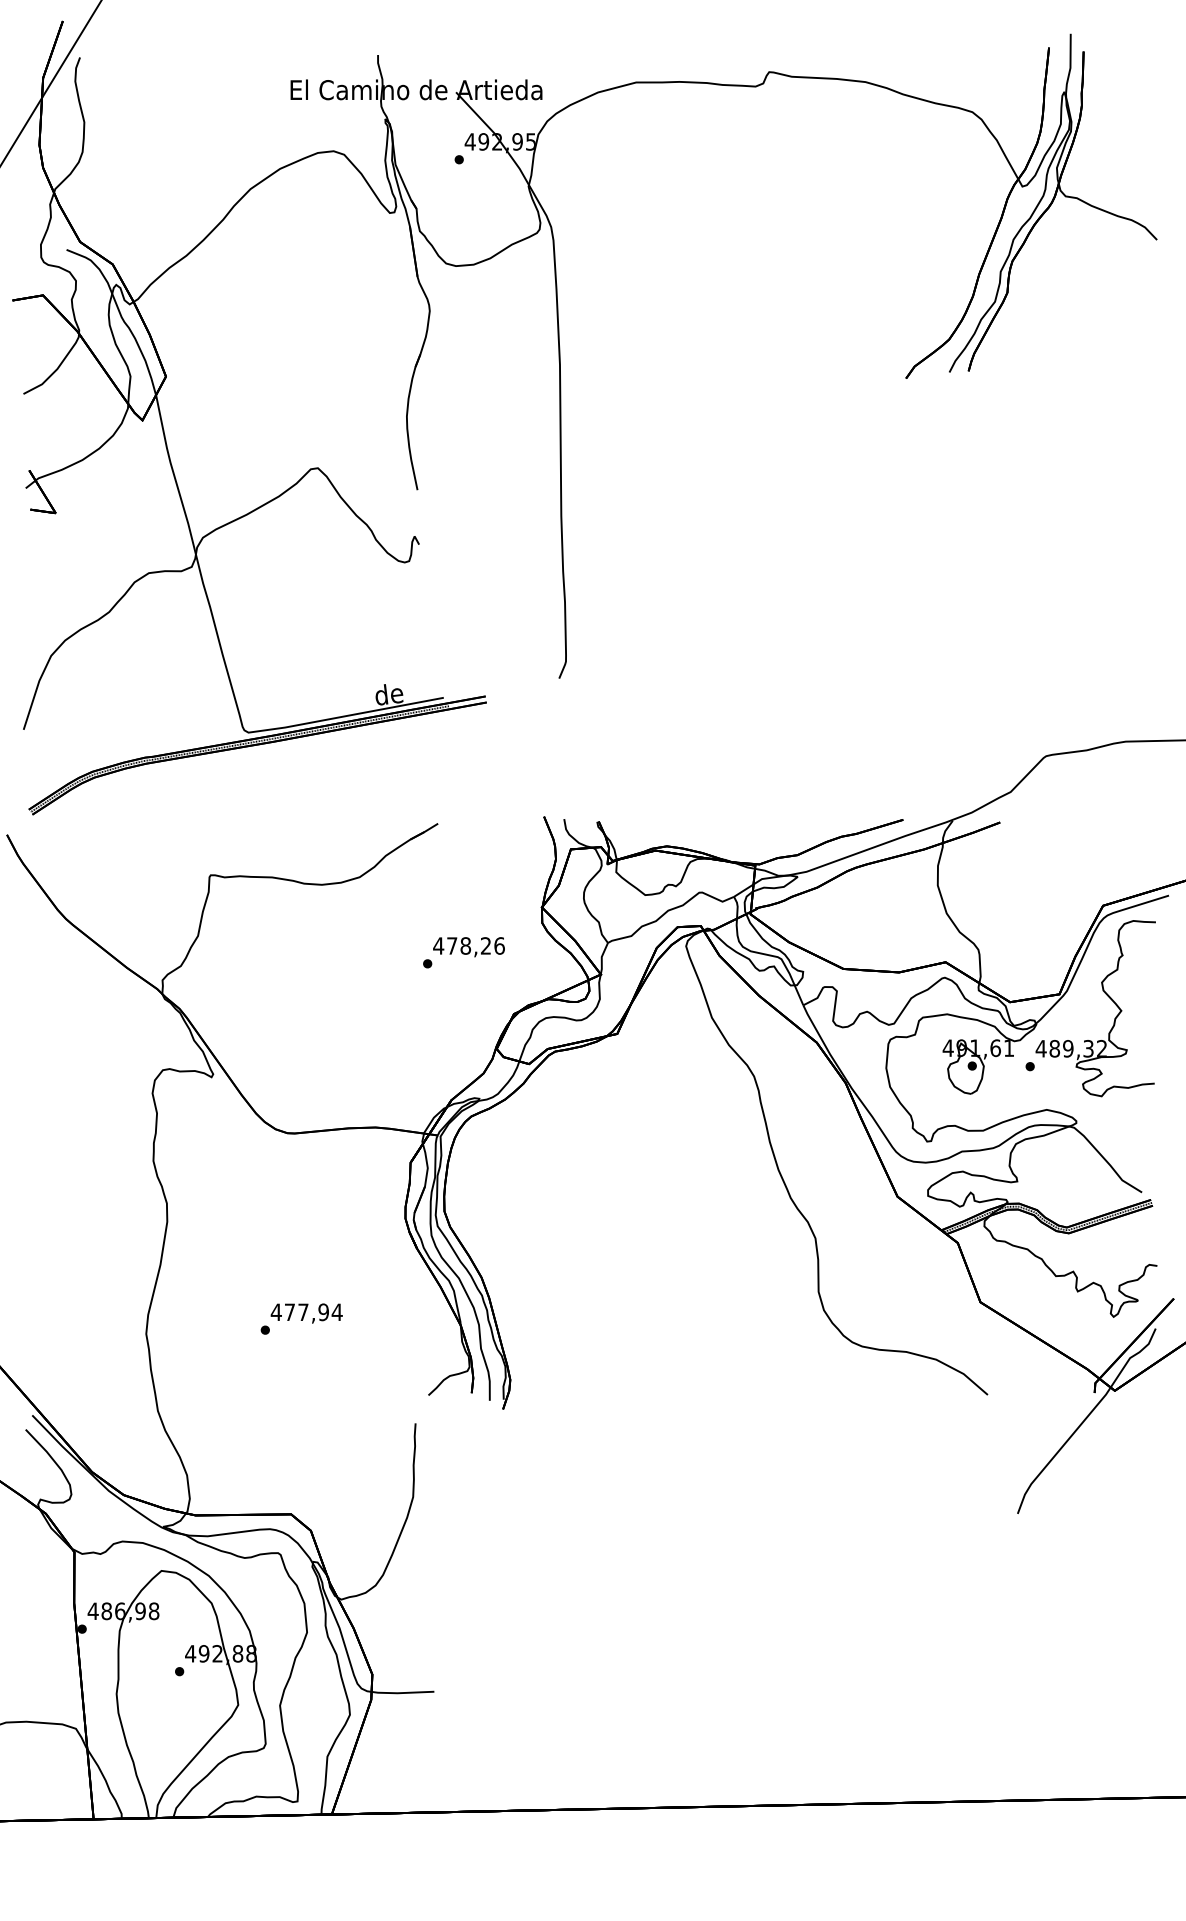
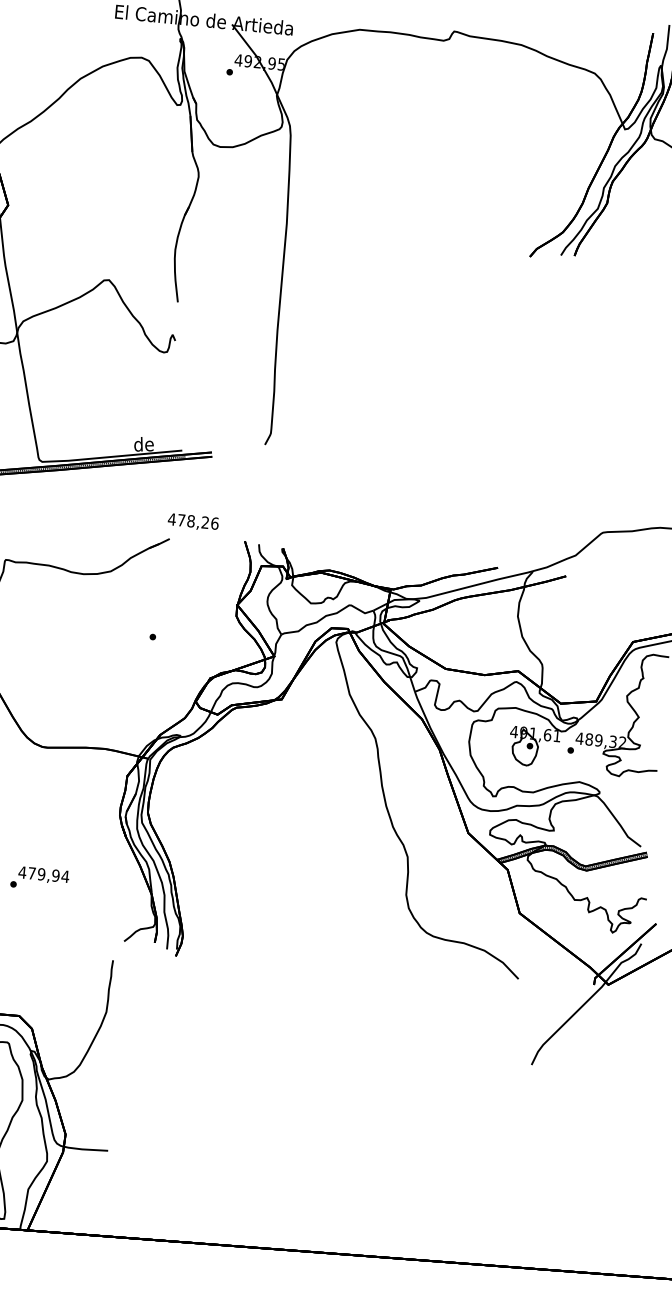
text: (468, 947) -> (192, 522), moved
text: (303, 1312) -> (41, 874), 477,94 -> 479,94

